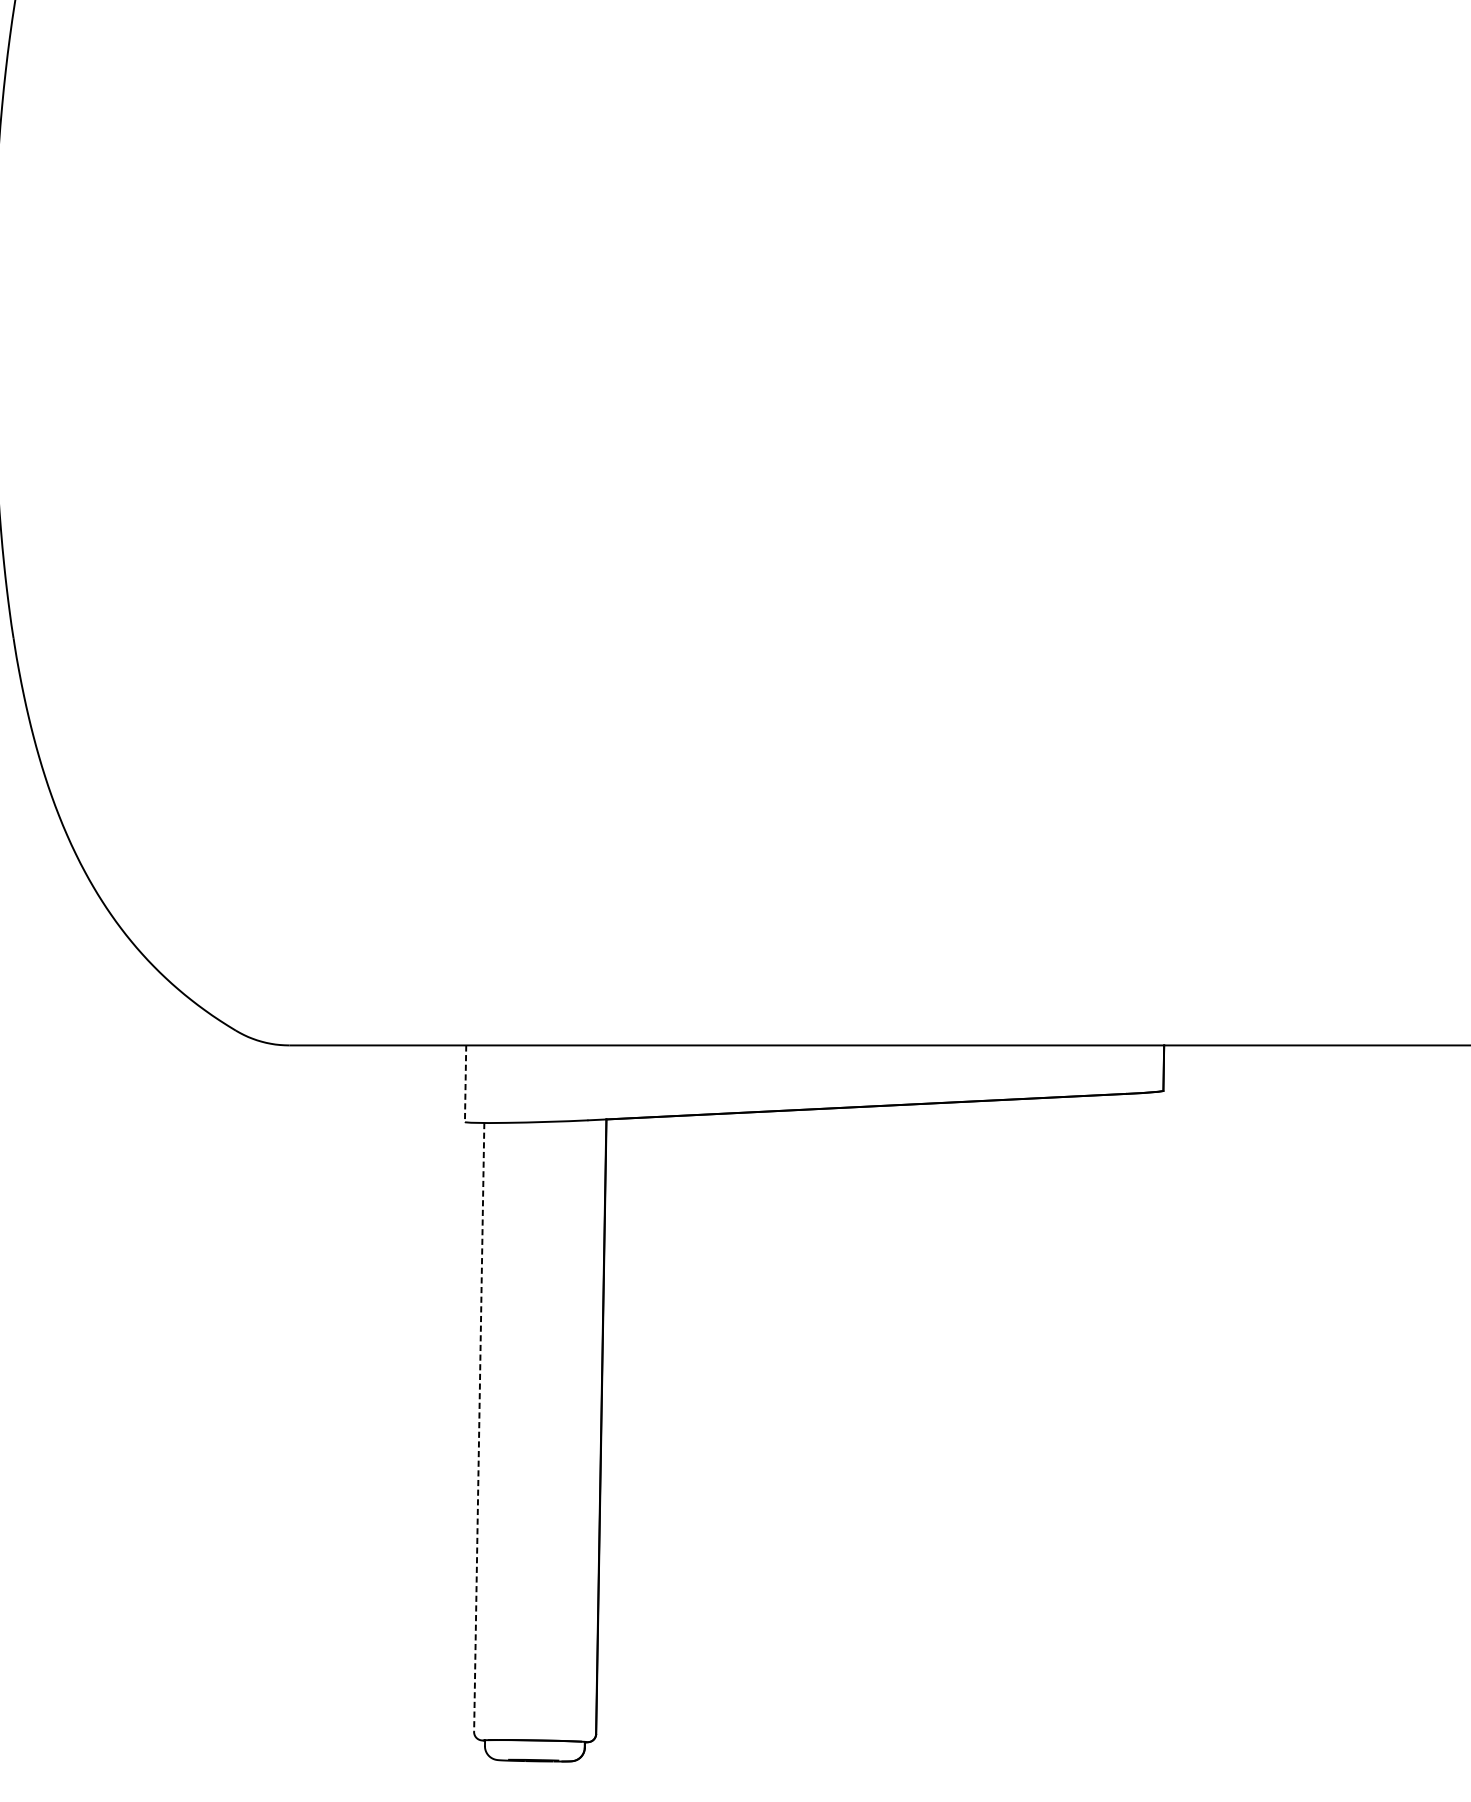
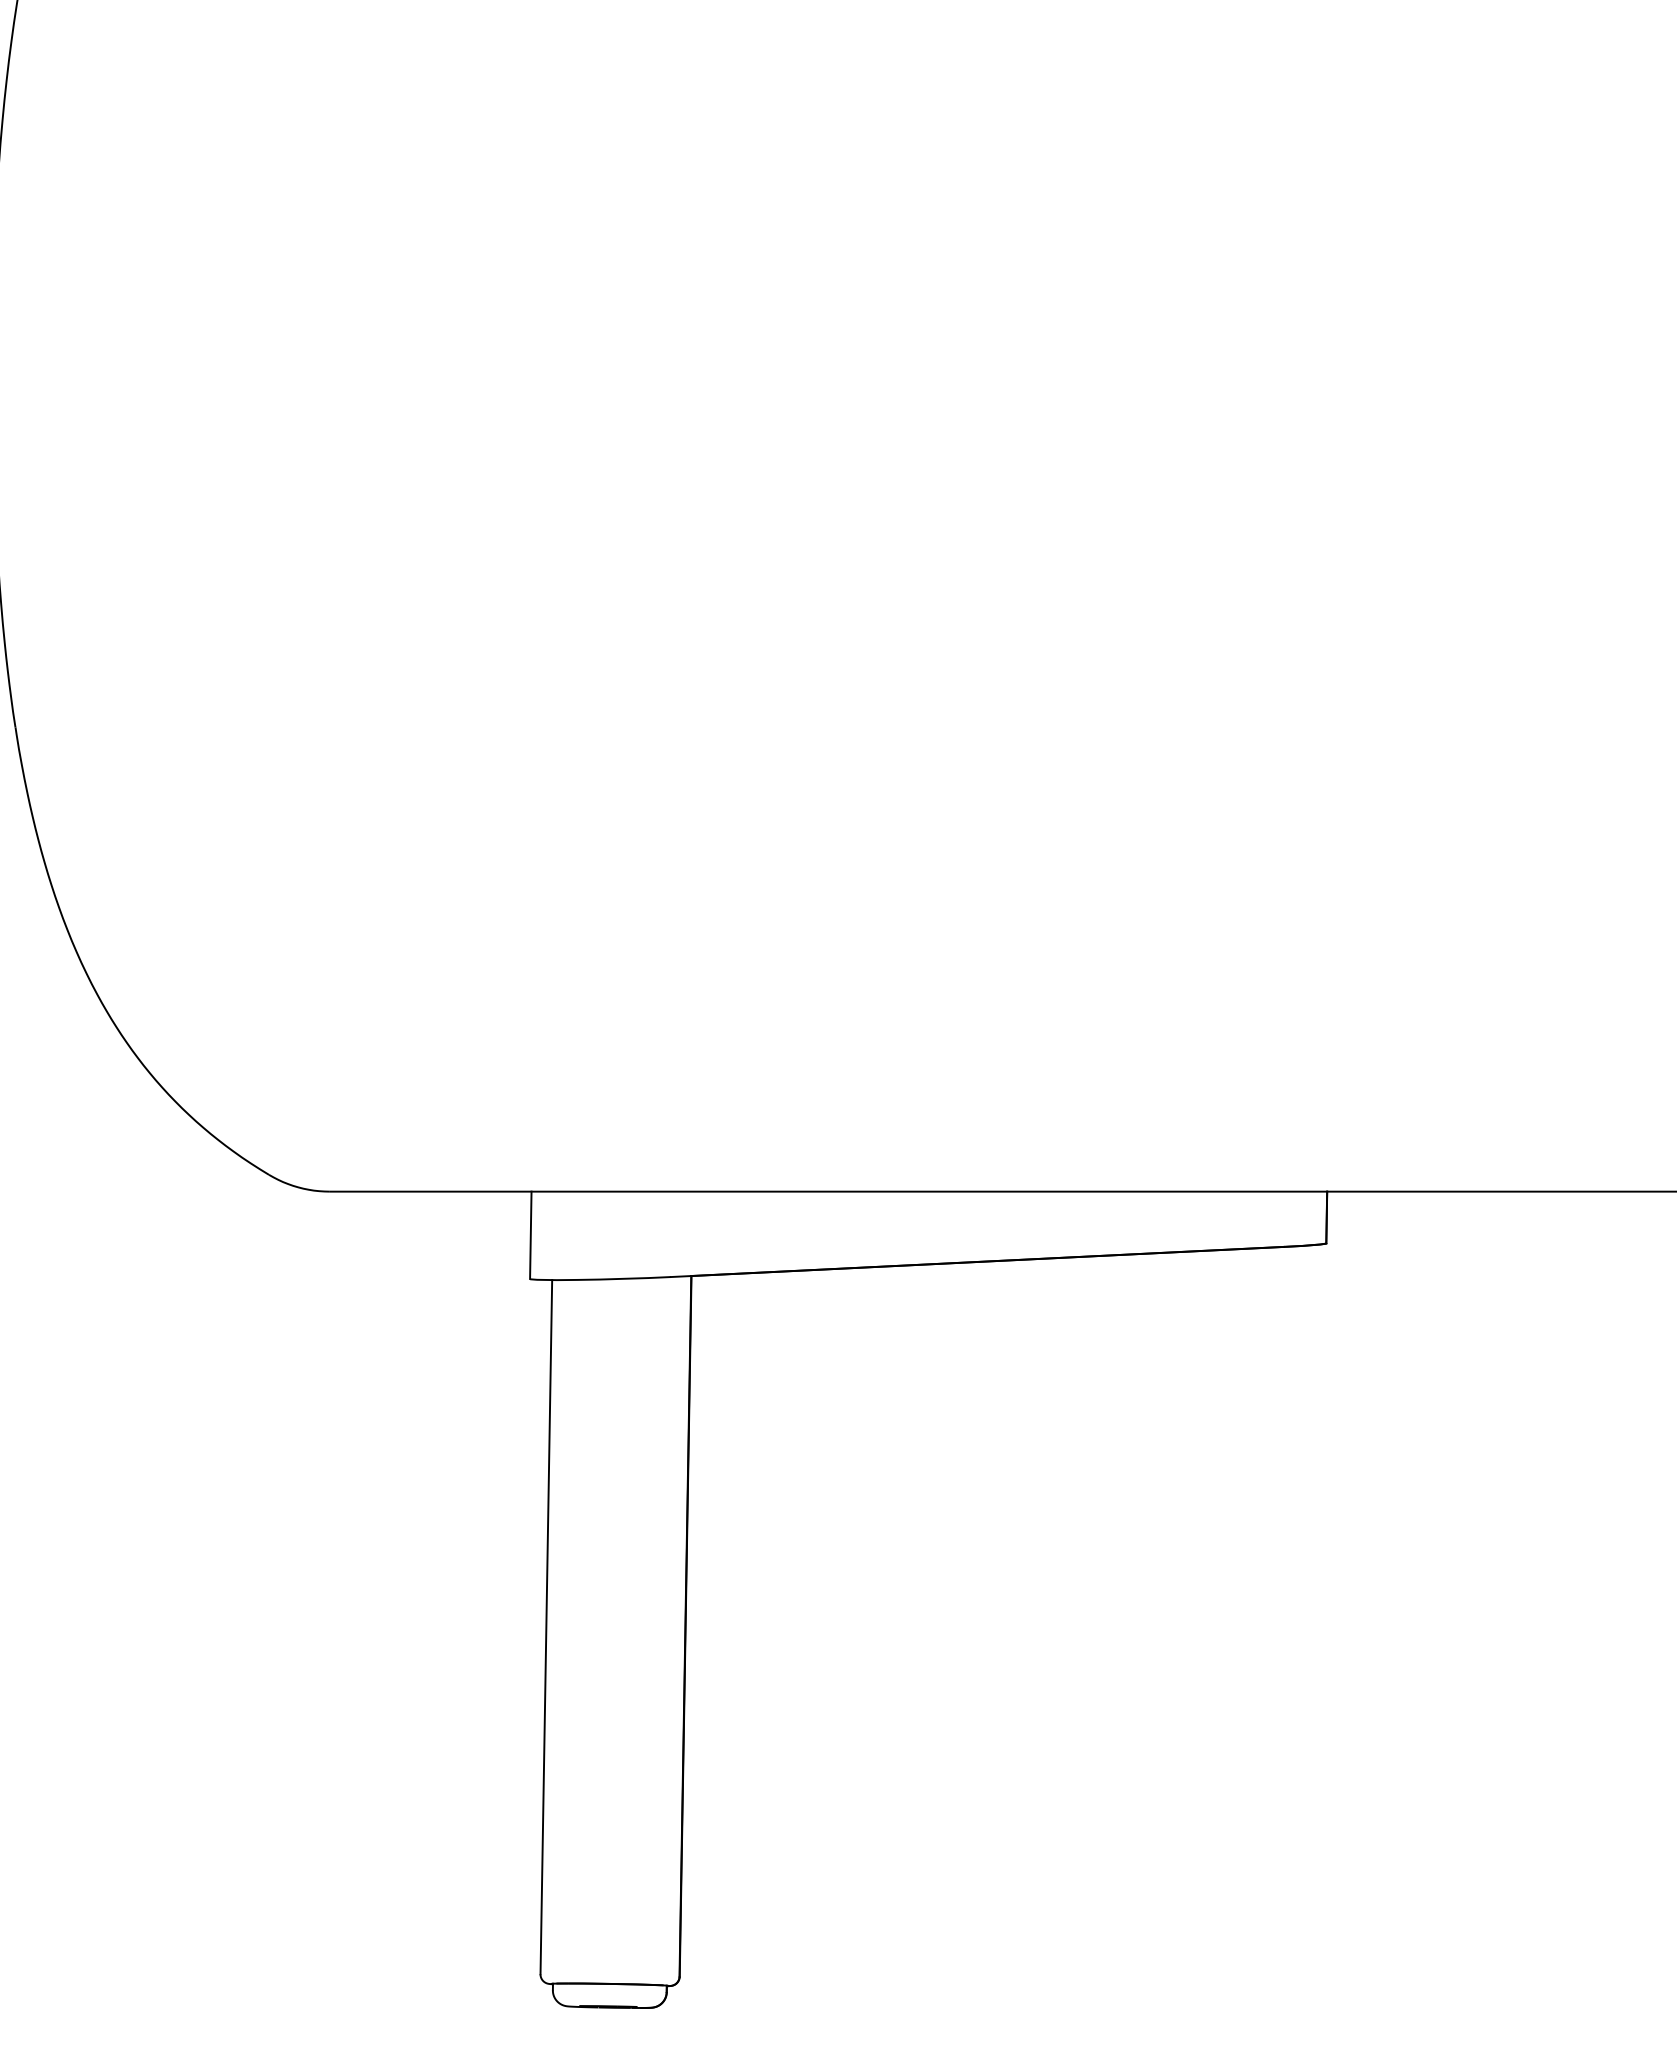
line: (465, 1083) -> (530, 1235), dashed -> solid
line: (479, 1427) -> (546, 1627), dashed -> solid

